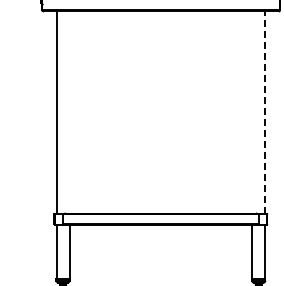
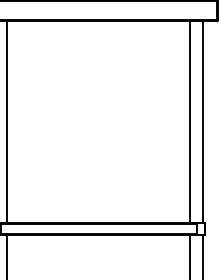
line: (69, 111) -> (7, 121), added
line: (252, 111) -> (190, 121), added
line: (265, 111) -> (203, 121), dashed -> solid

